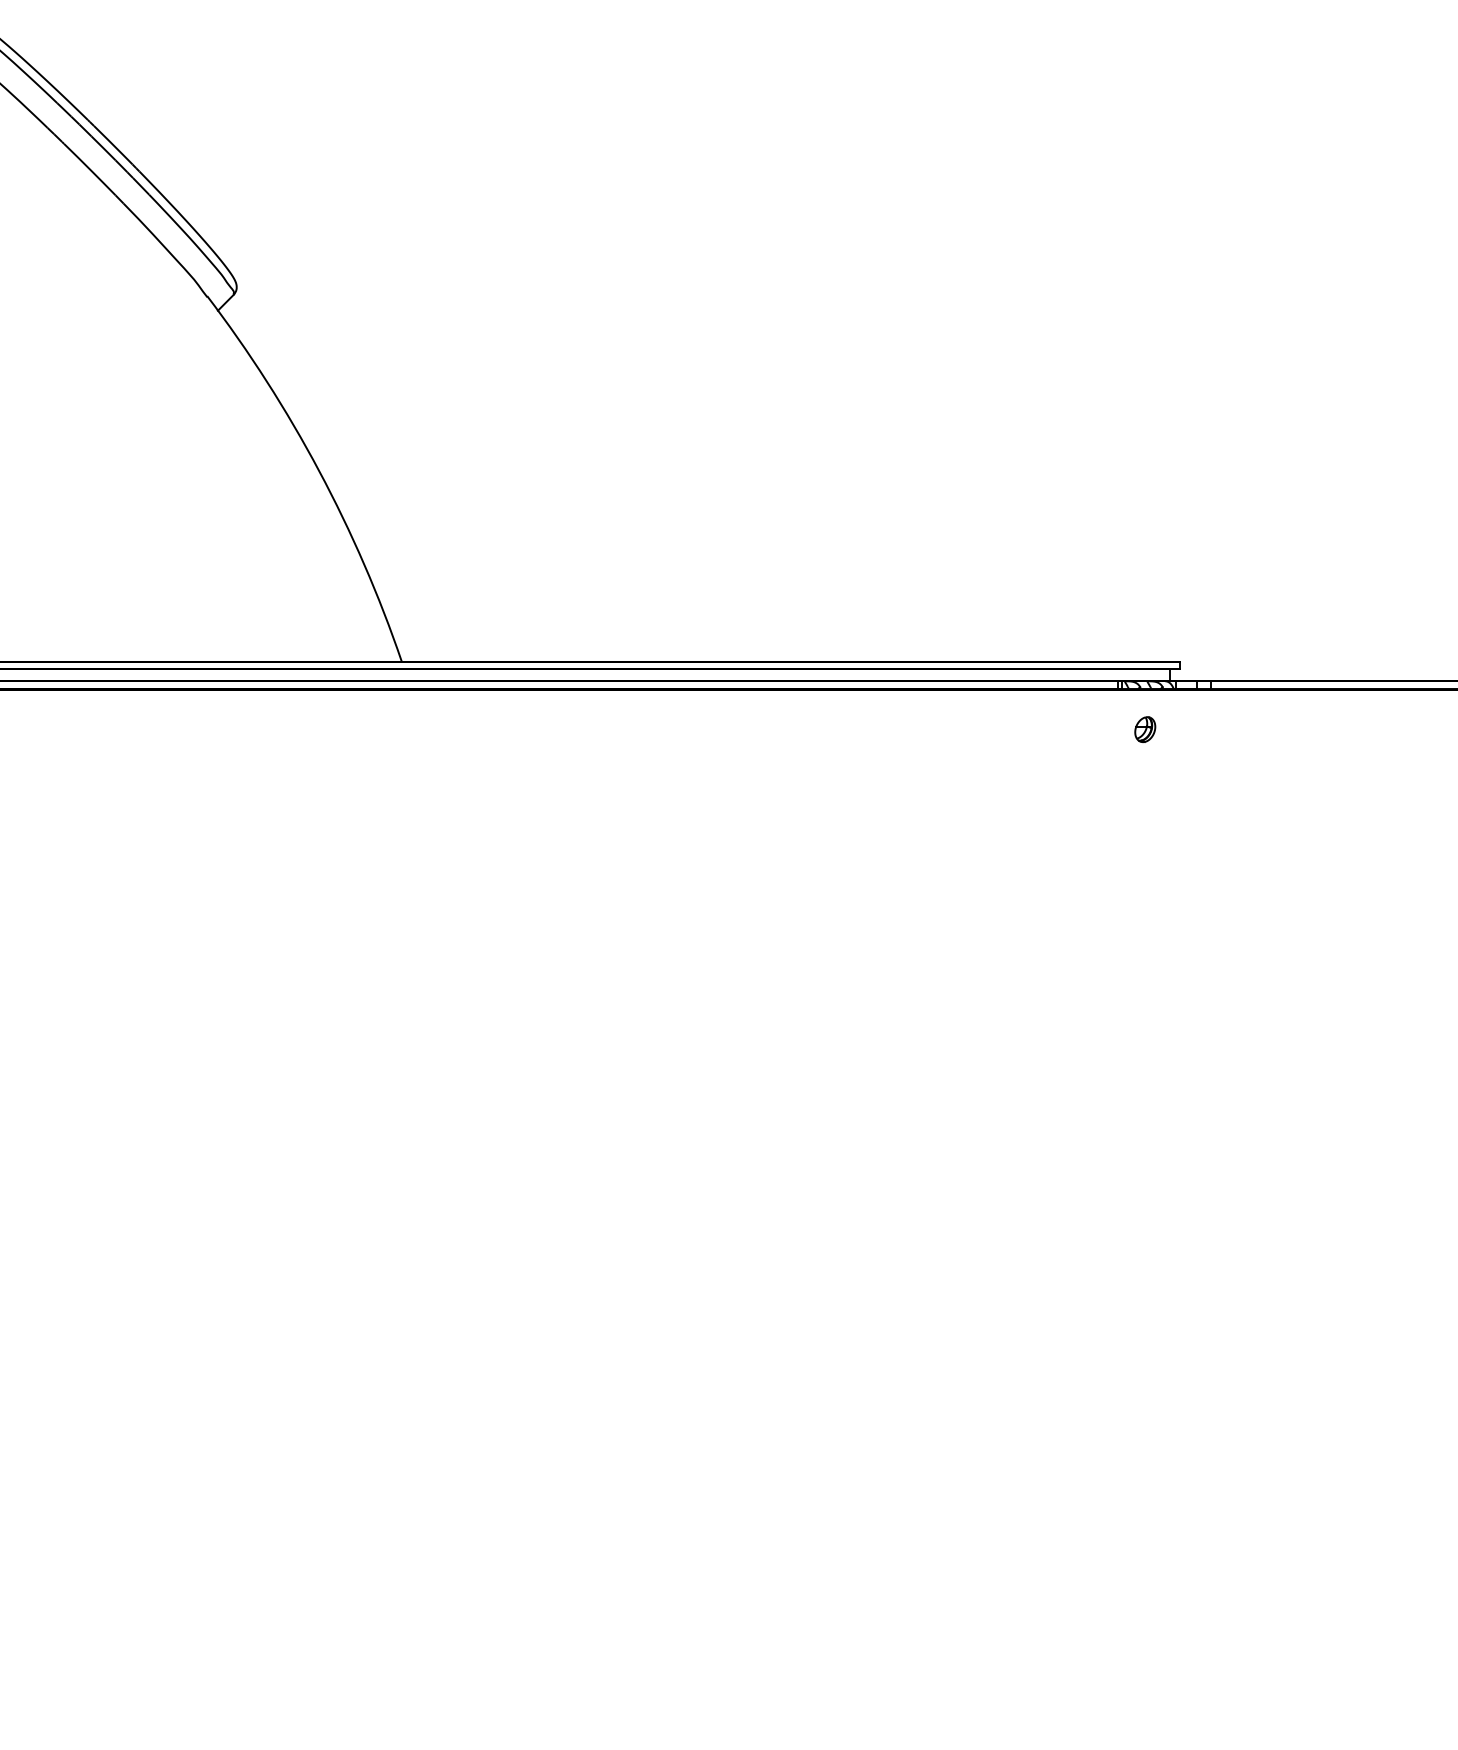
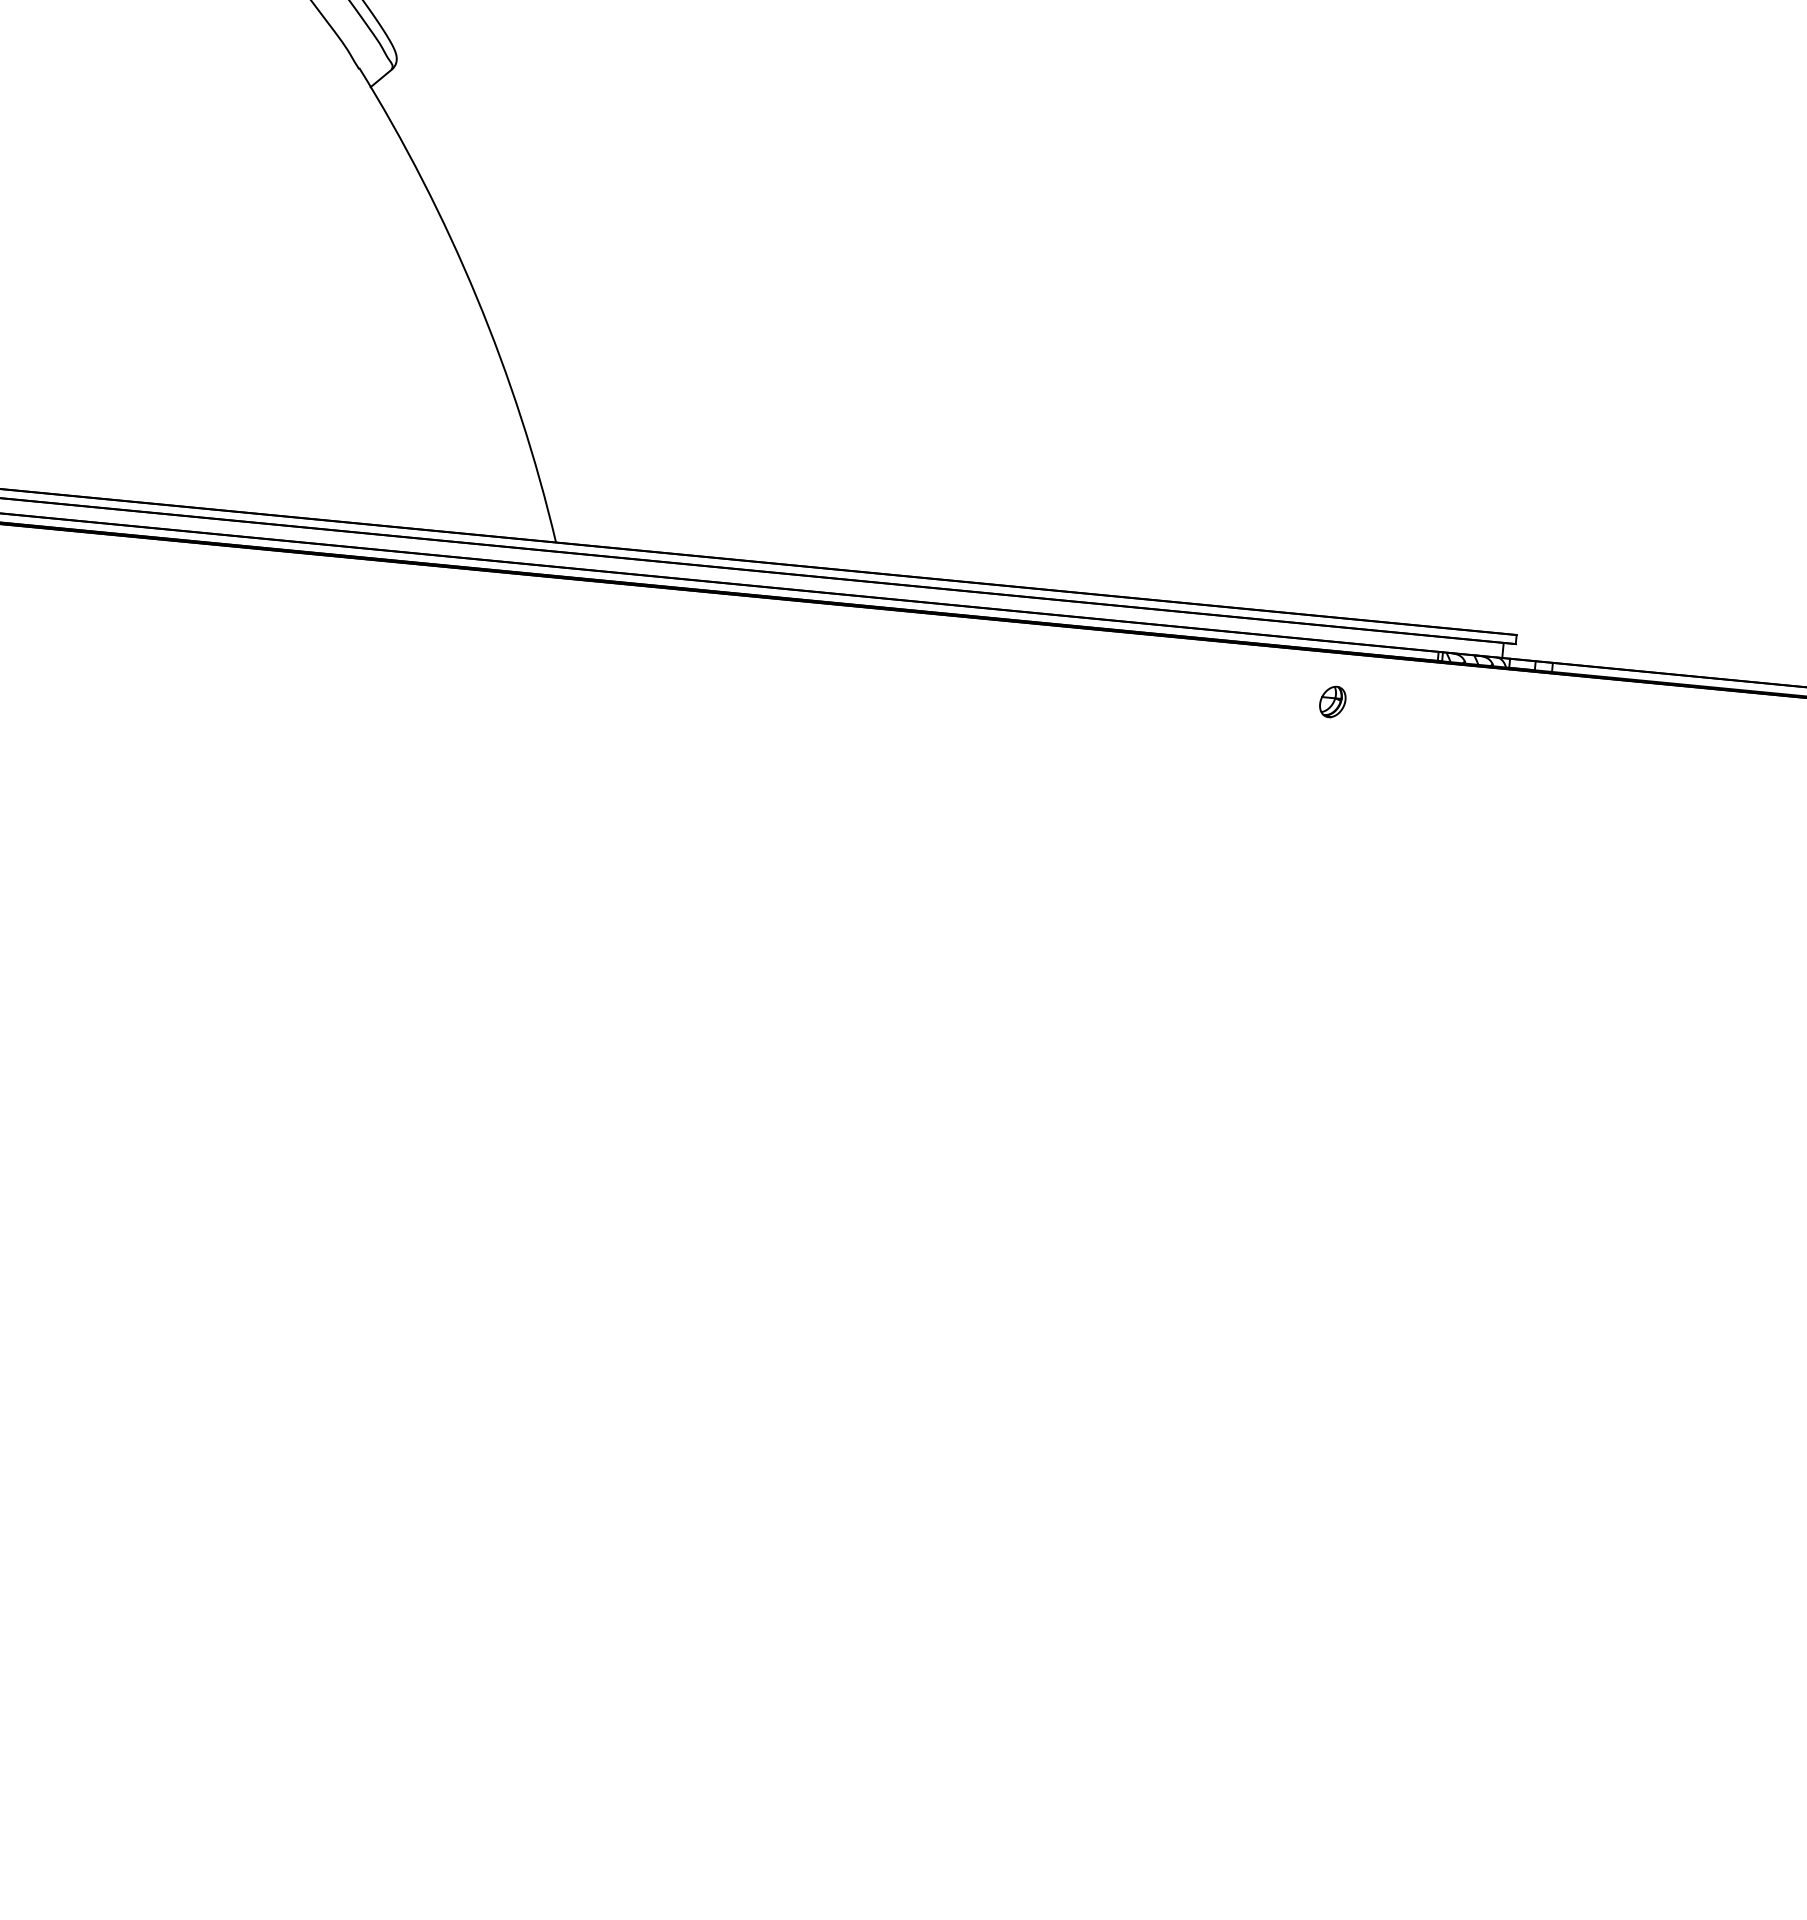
part: (1145, 729) -> (1333, 701), moved

